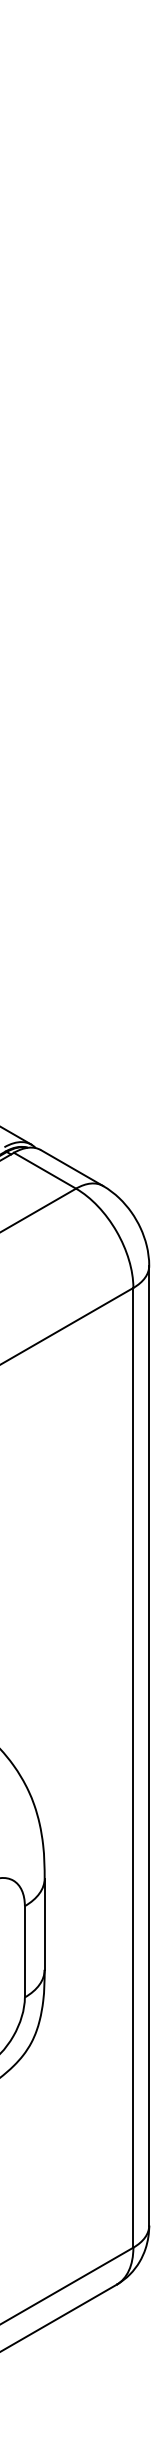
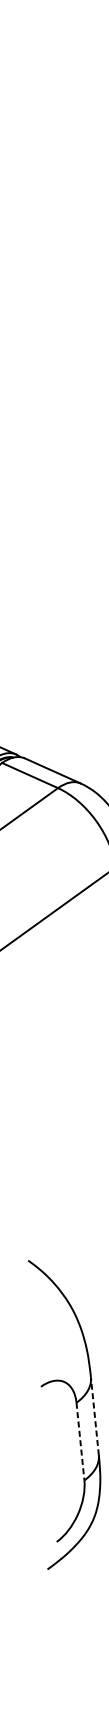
line: (44, 1924) -> (94, 1416), solid -> dashed
line: (24, 1951) -> (80, 1441), solid -> dashed

